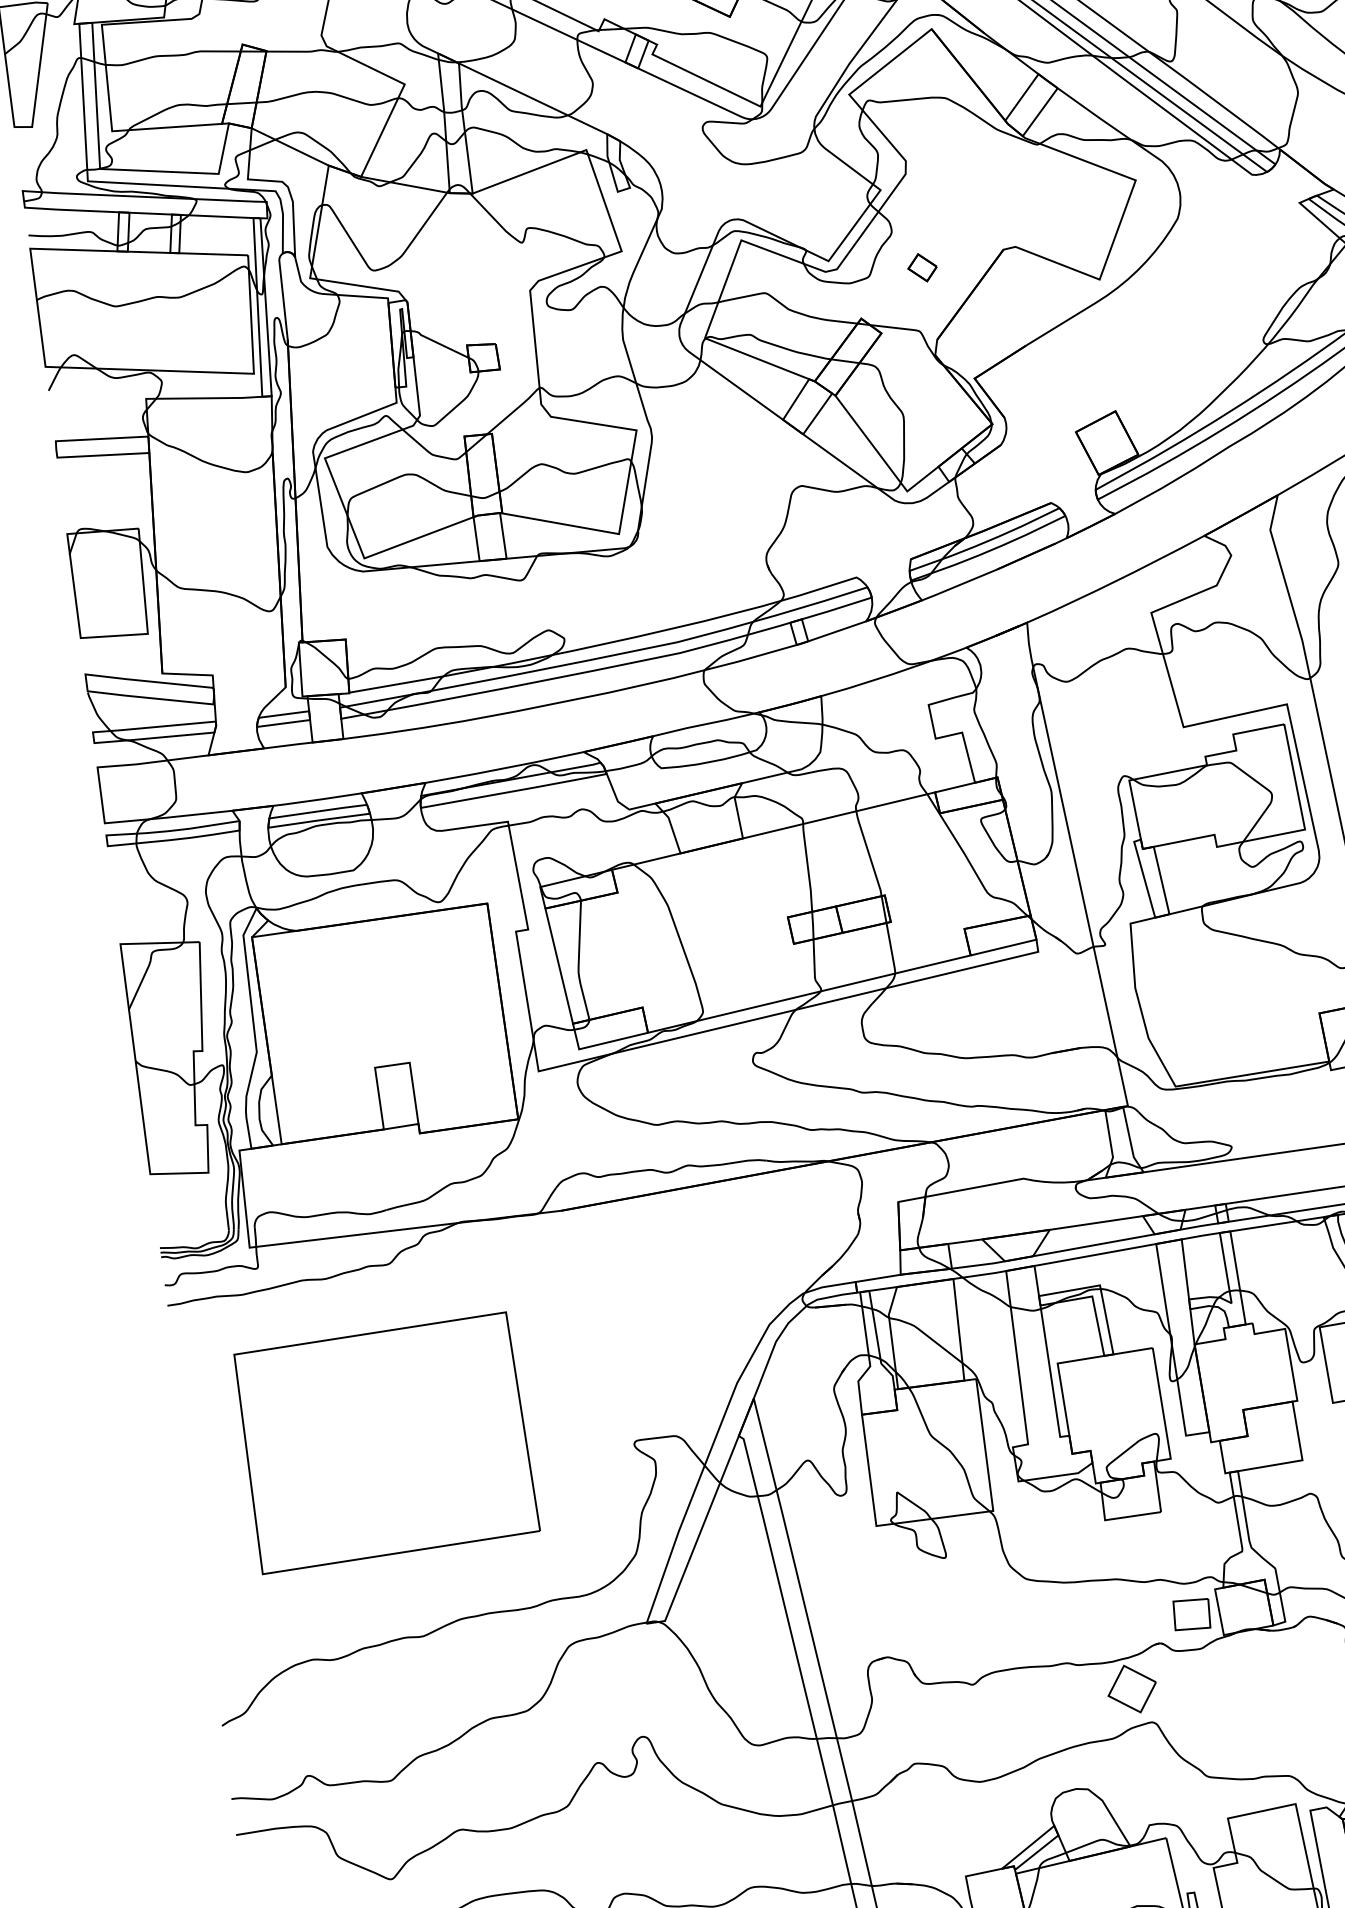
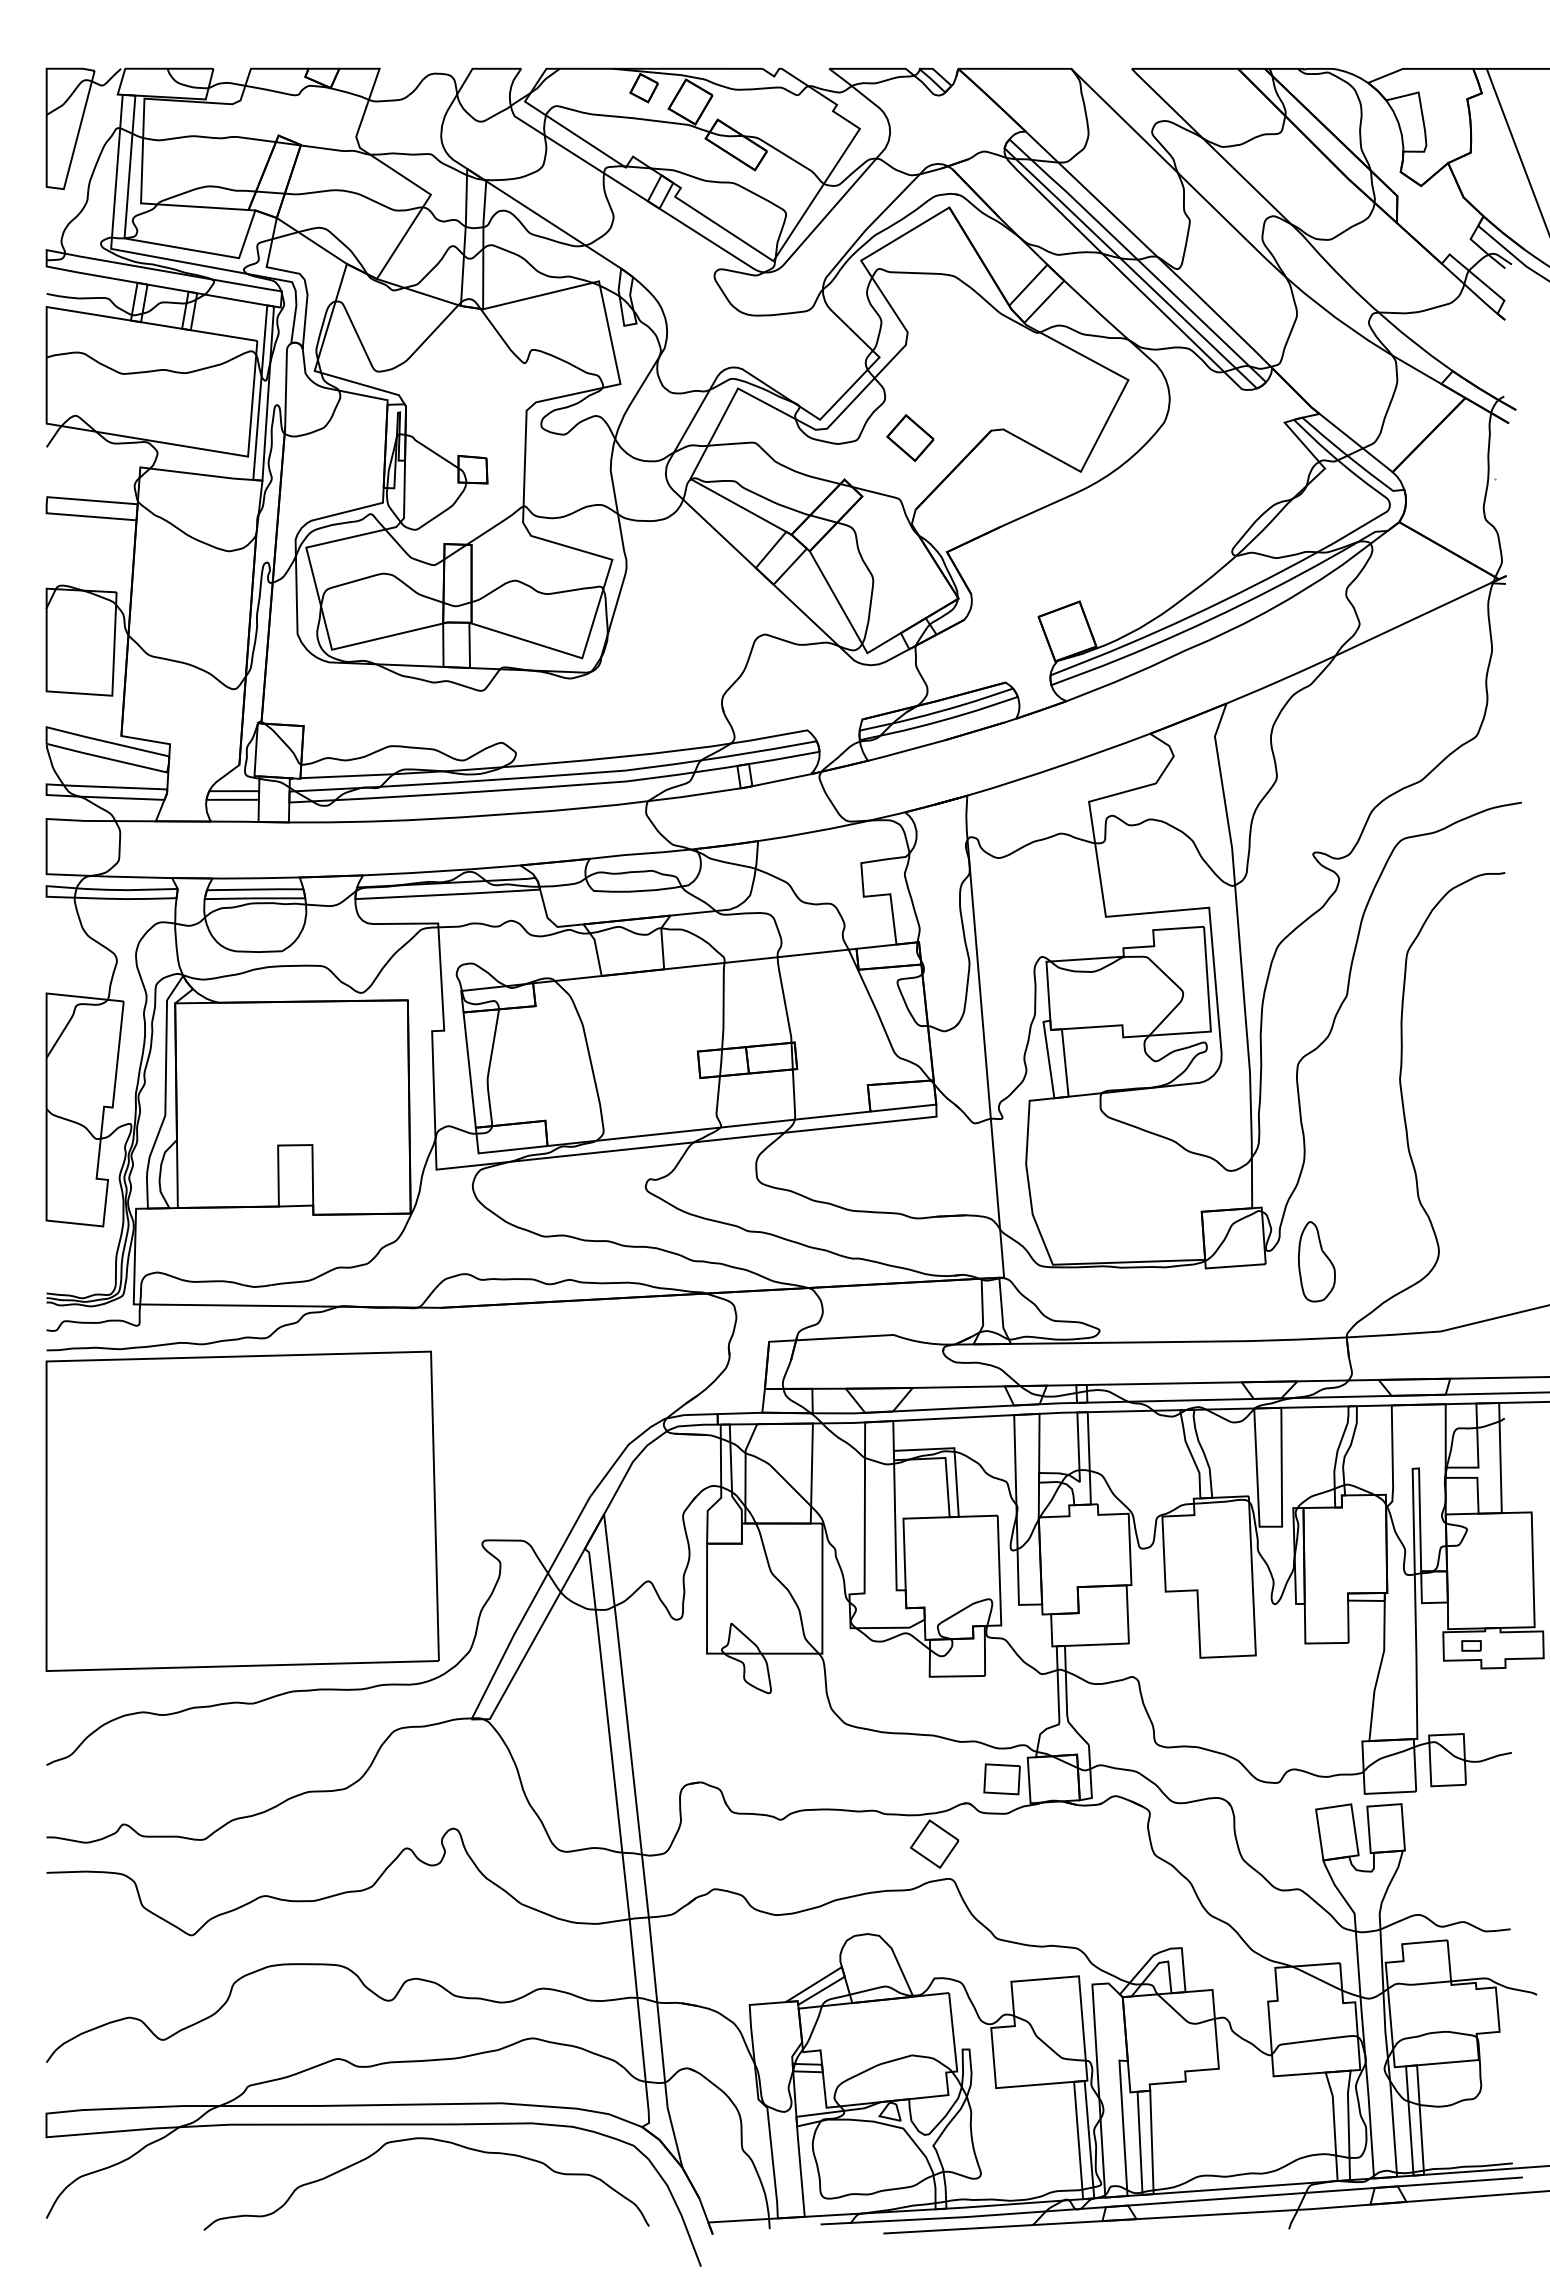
part: (922, 267) -> (910, 437), size x1.67
part: (386, 1442) -> (242, 1510), size x1.43

